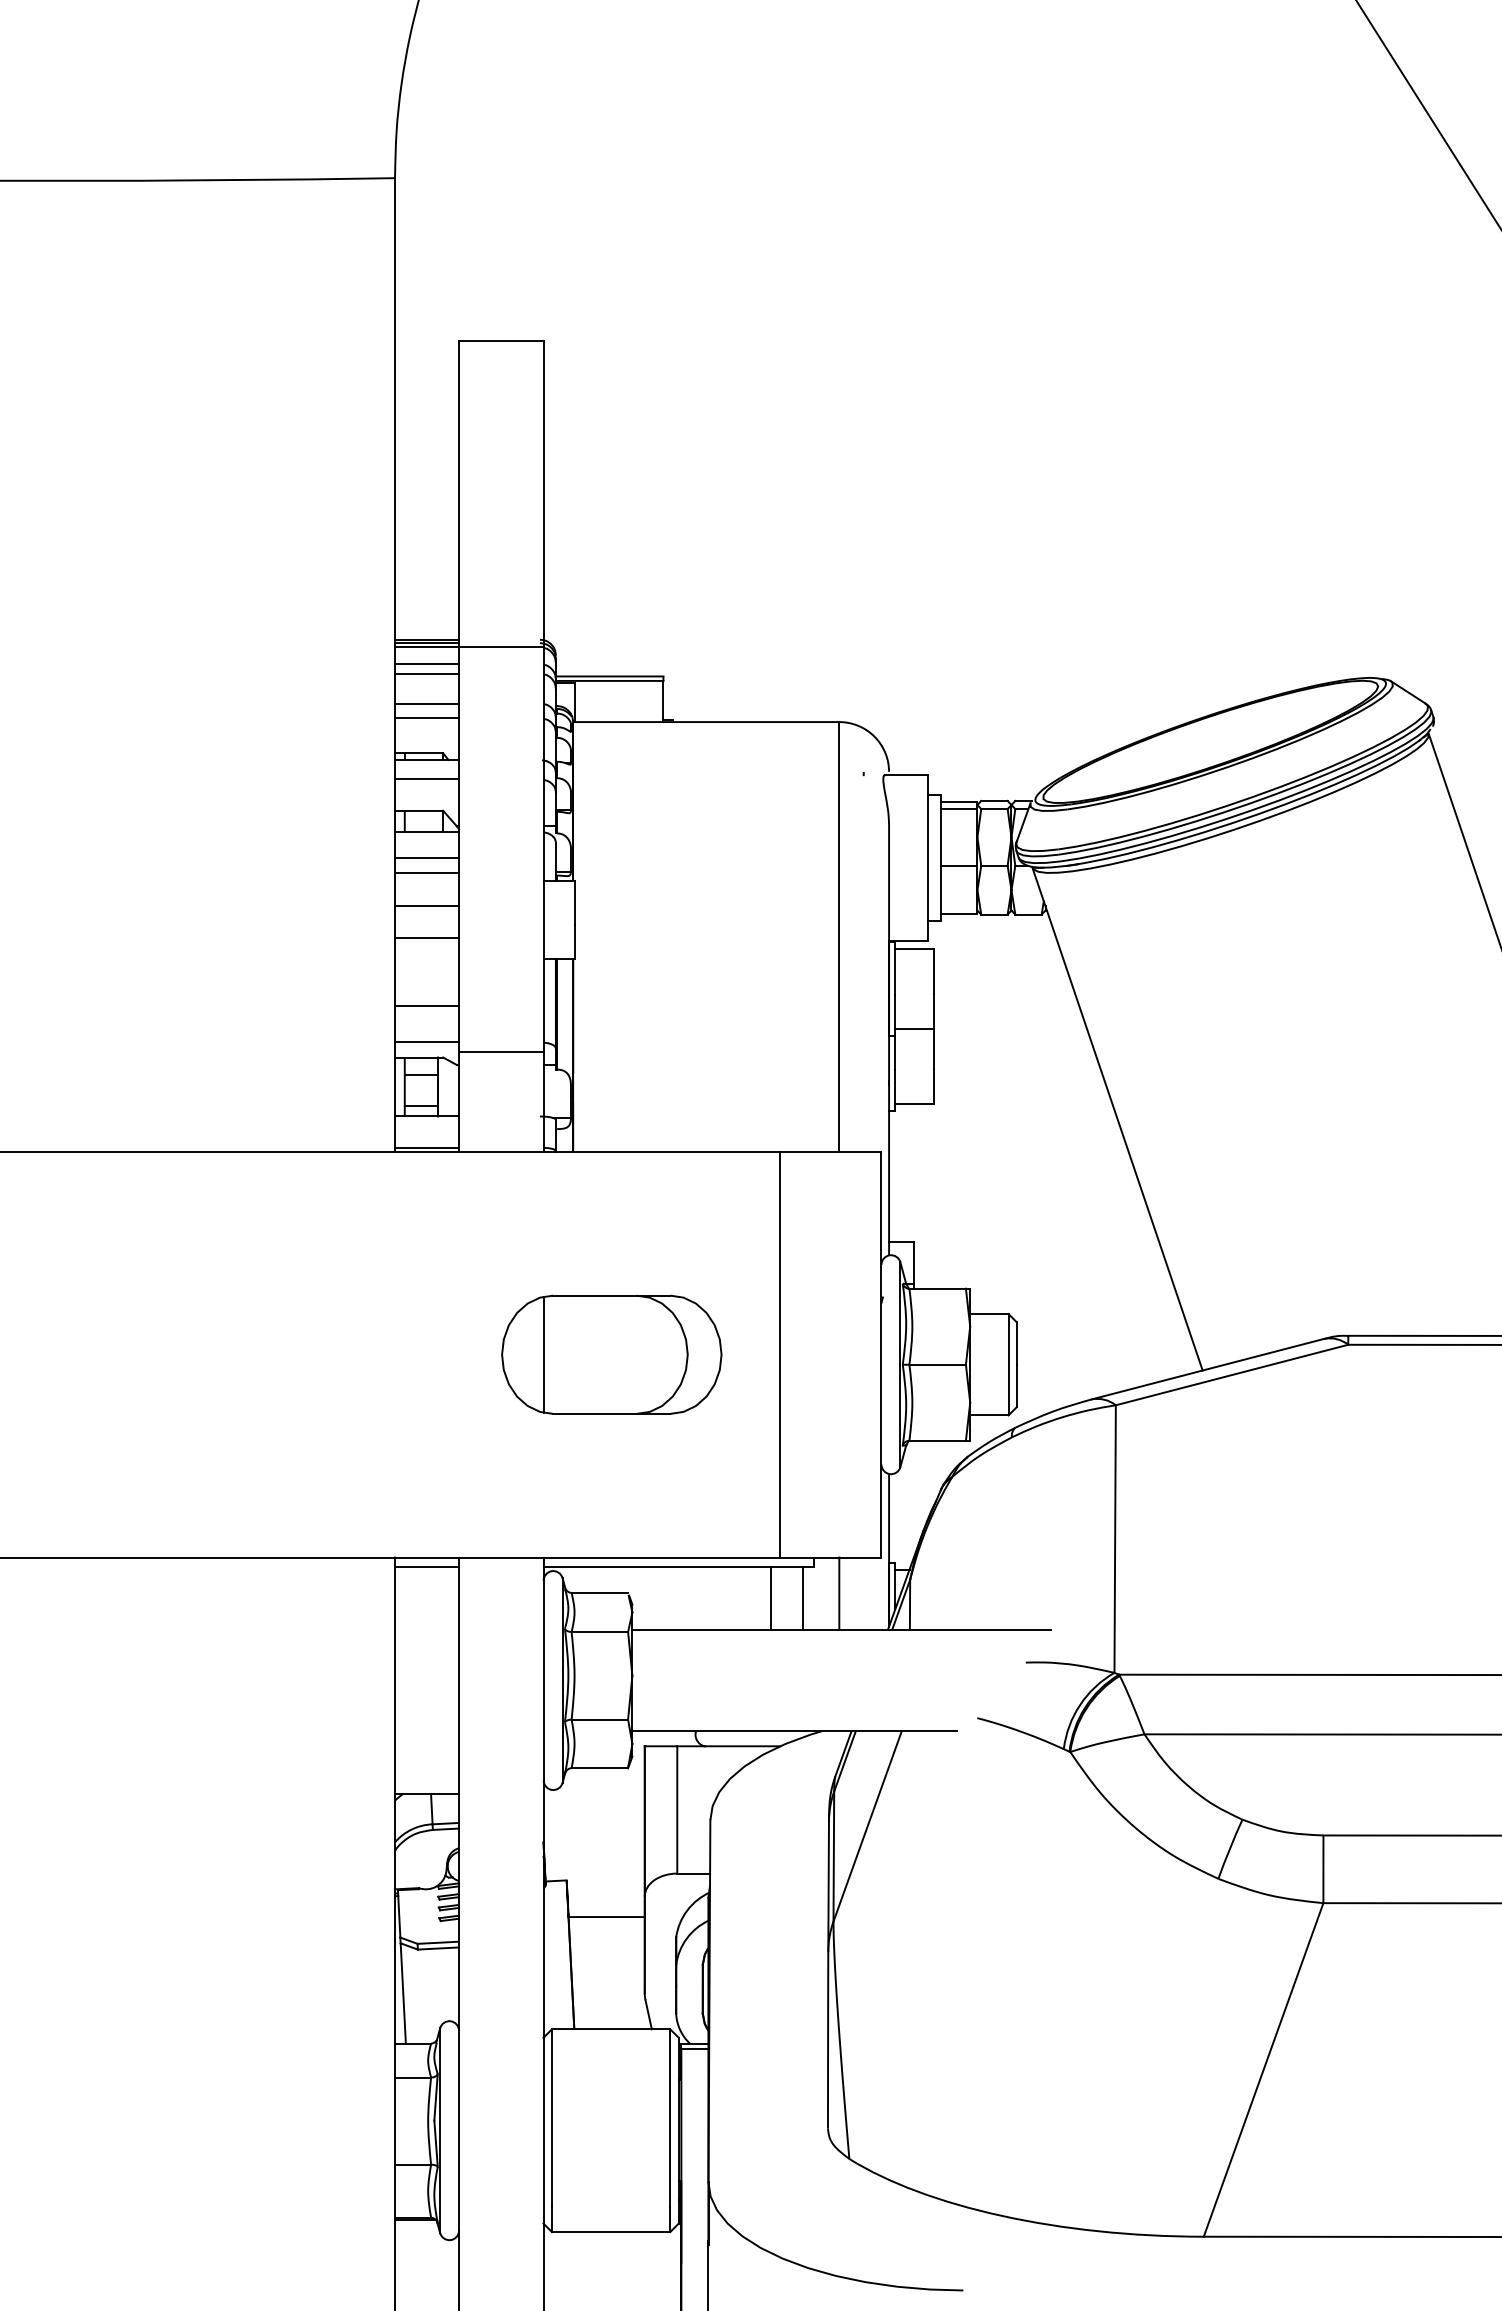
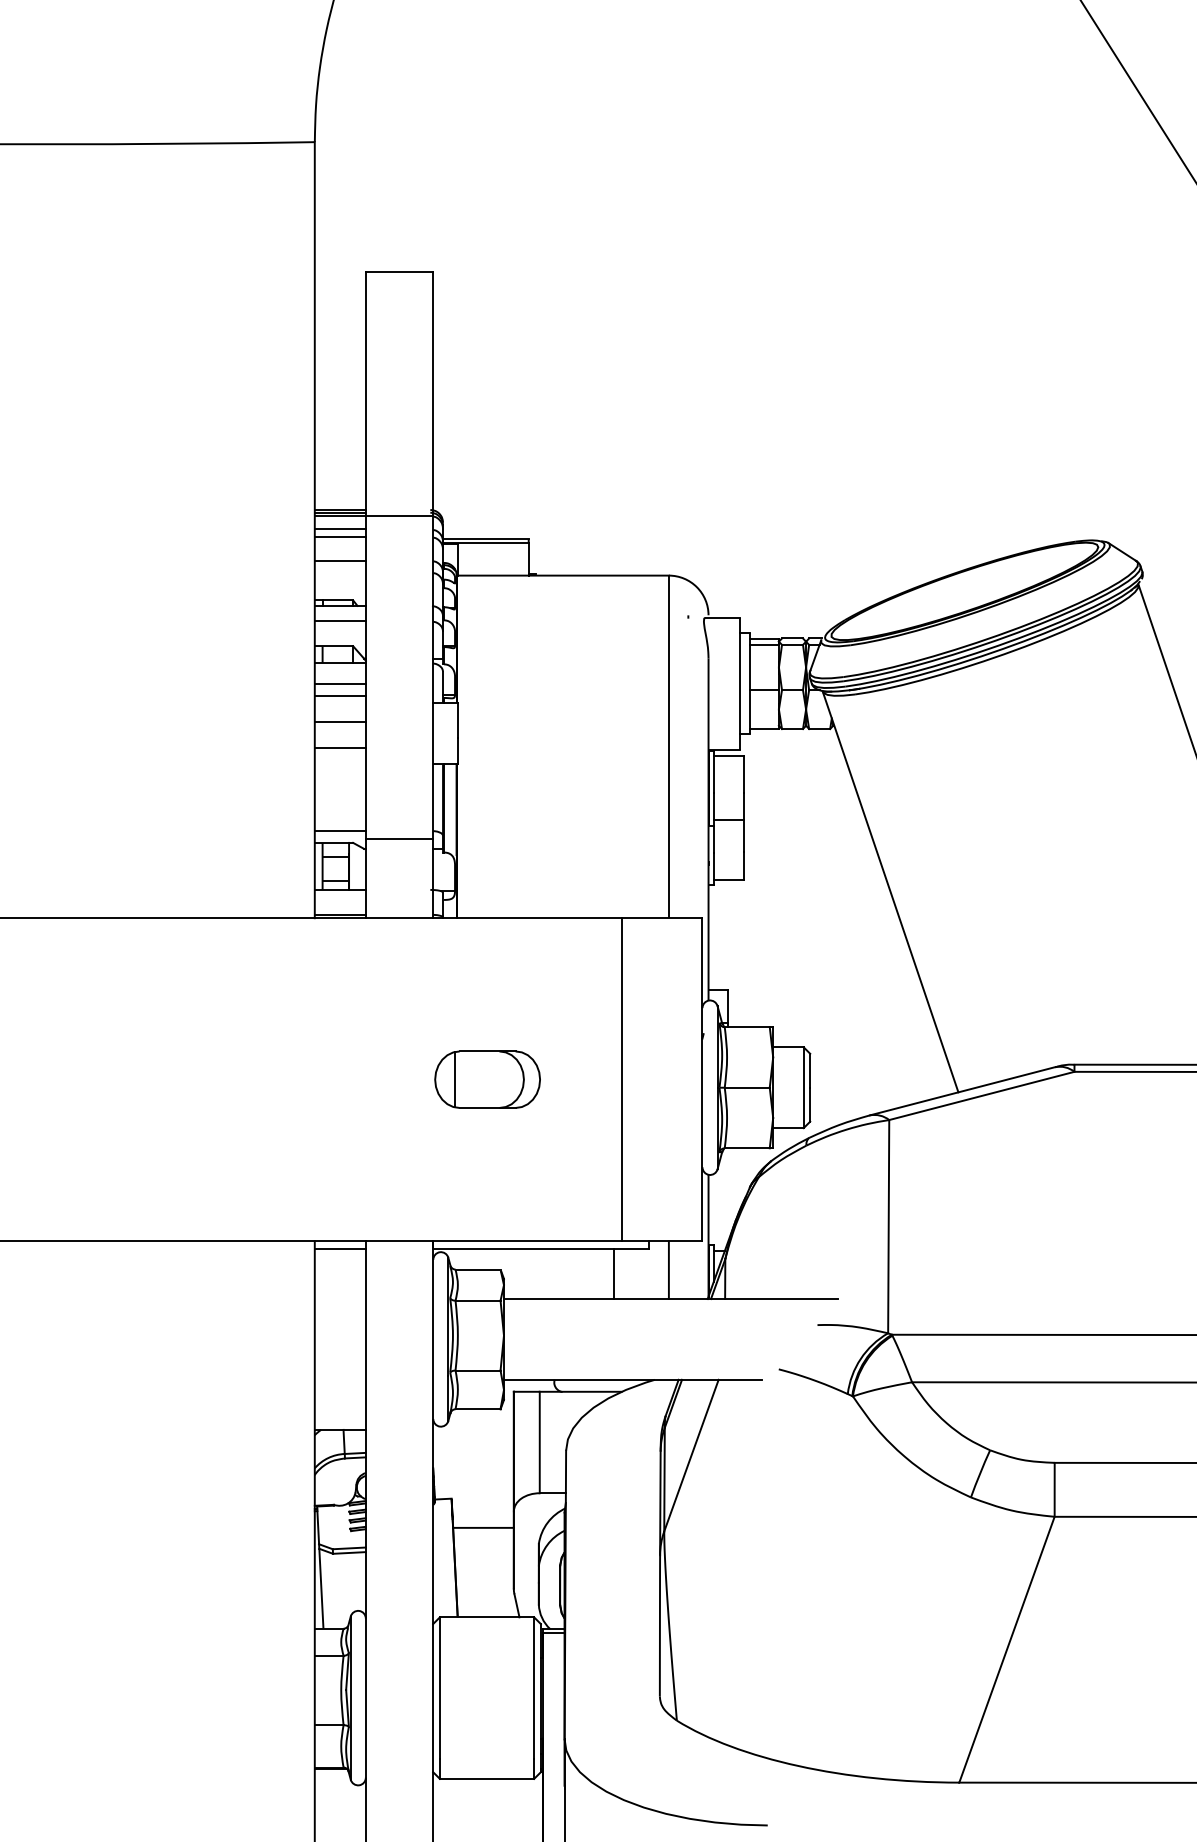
line: (426, 718) -> (339, 572), removed
line: (426, 1006) -> (339, 802), removed
part: (611, 1354) -> (487, 1079), size x0.6
line: (803, 1598) -> (640, 1274), removed

